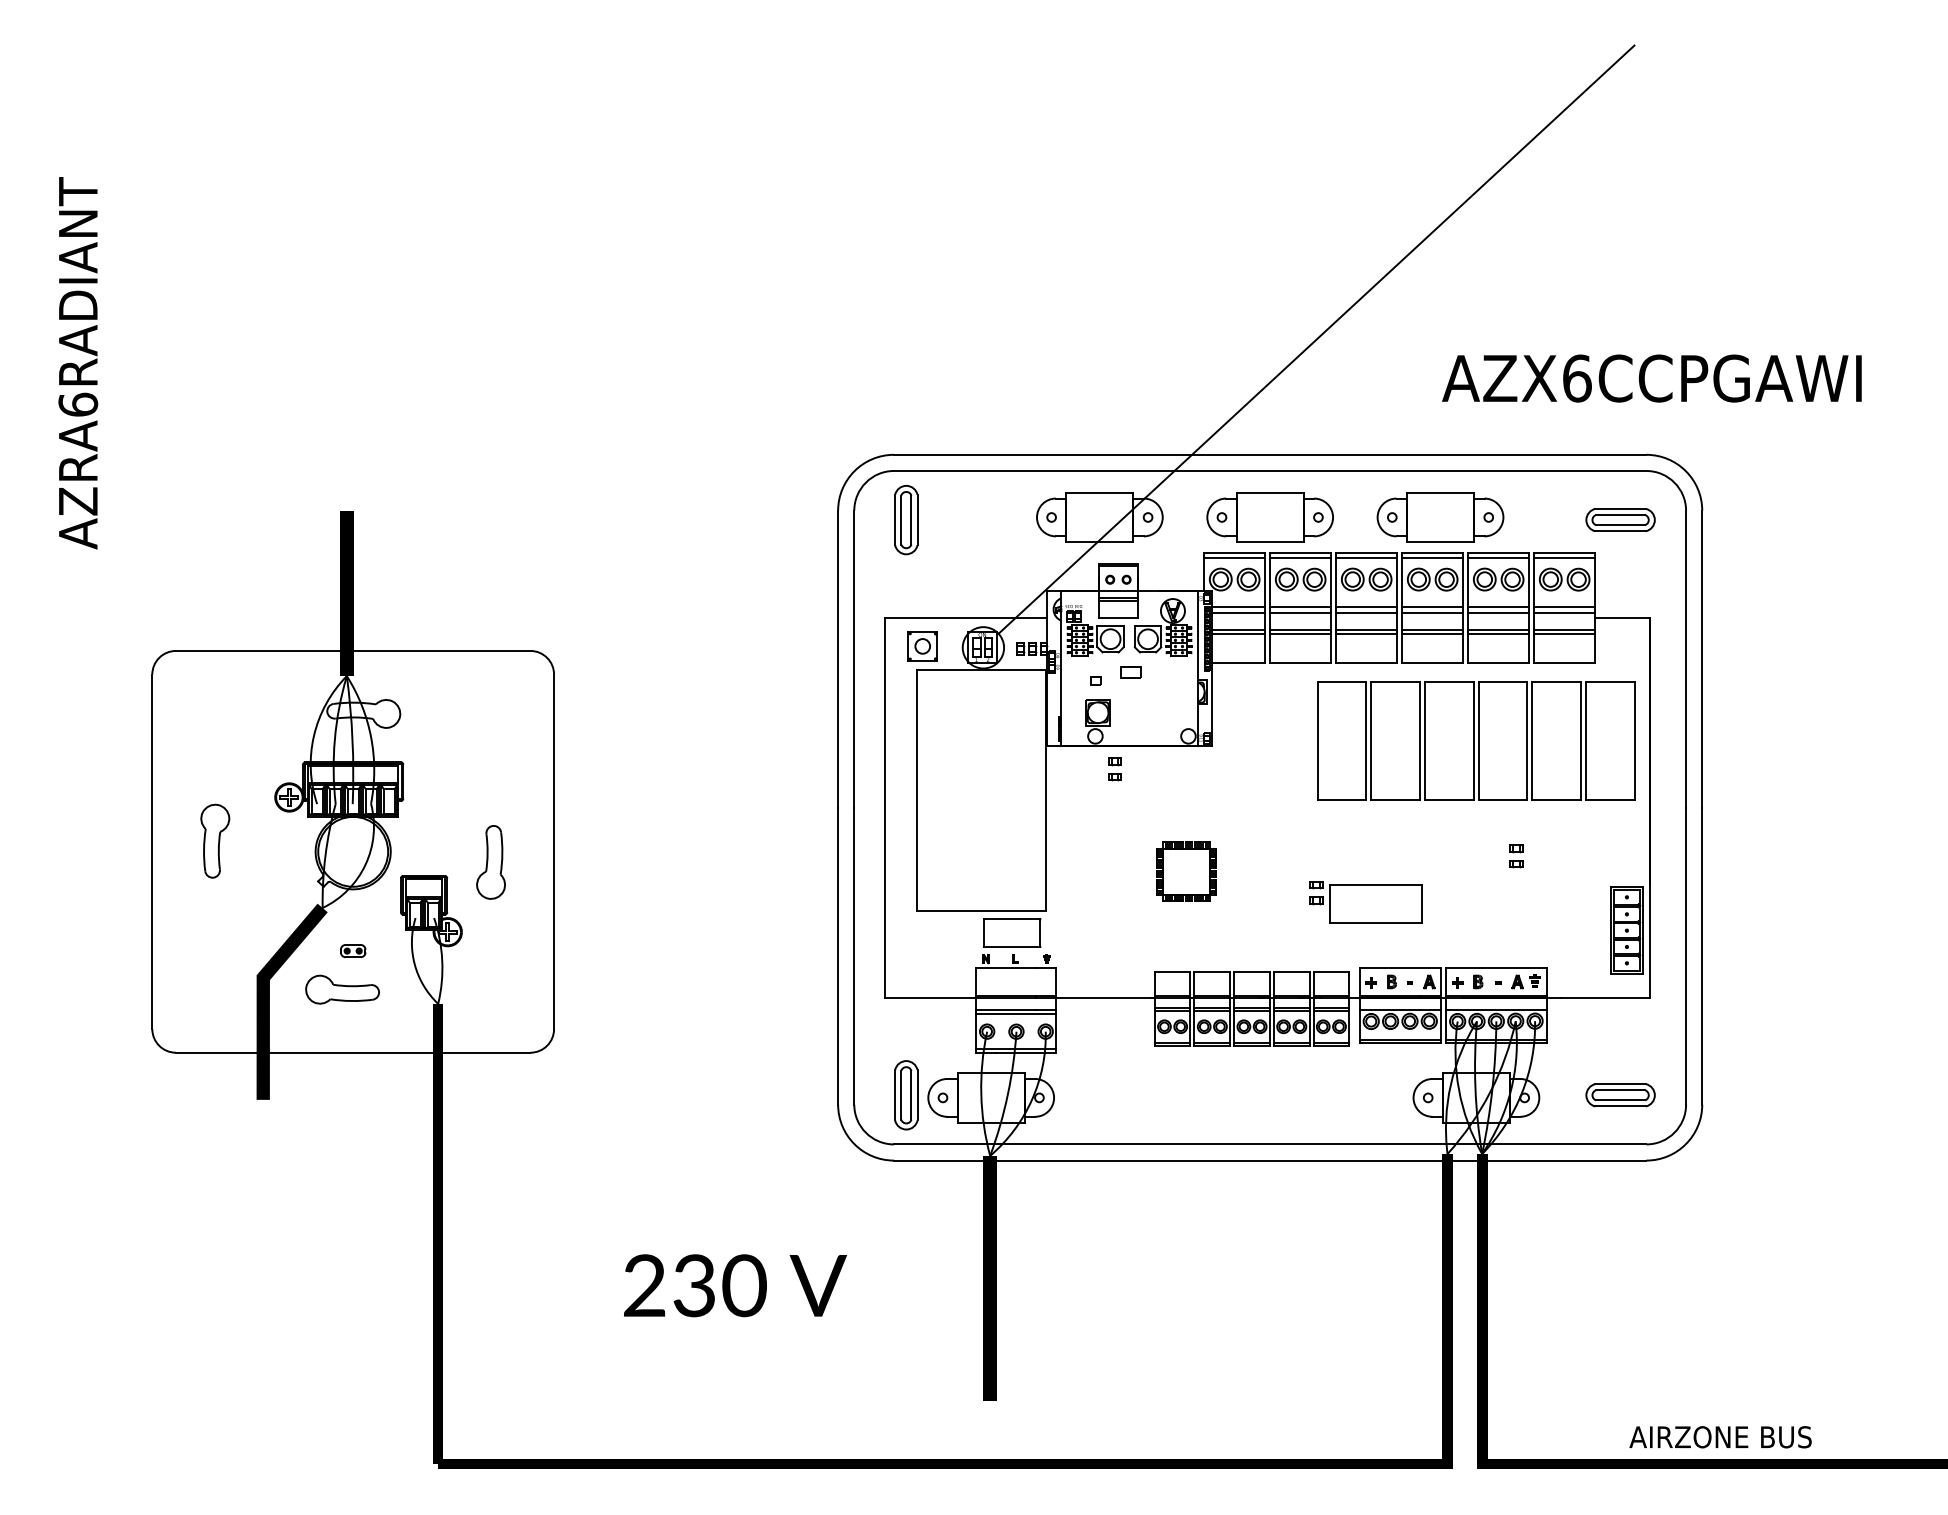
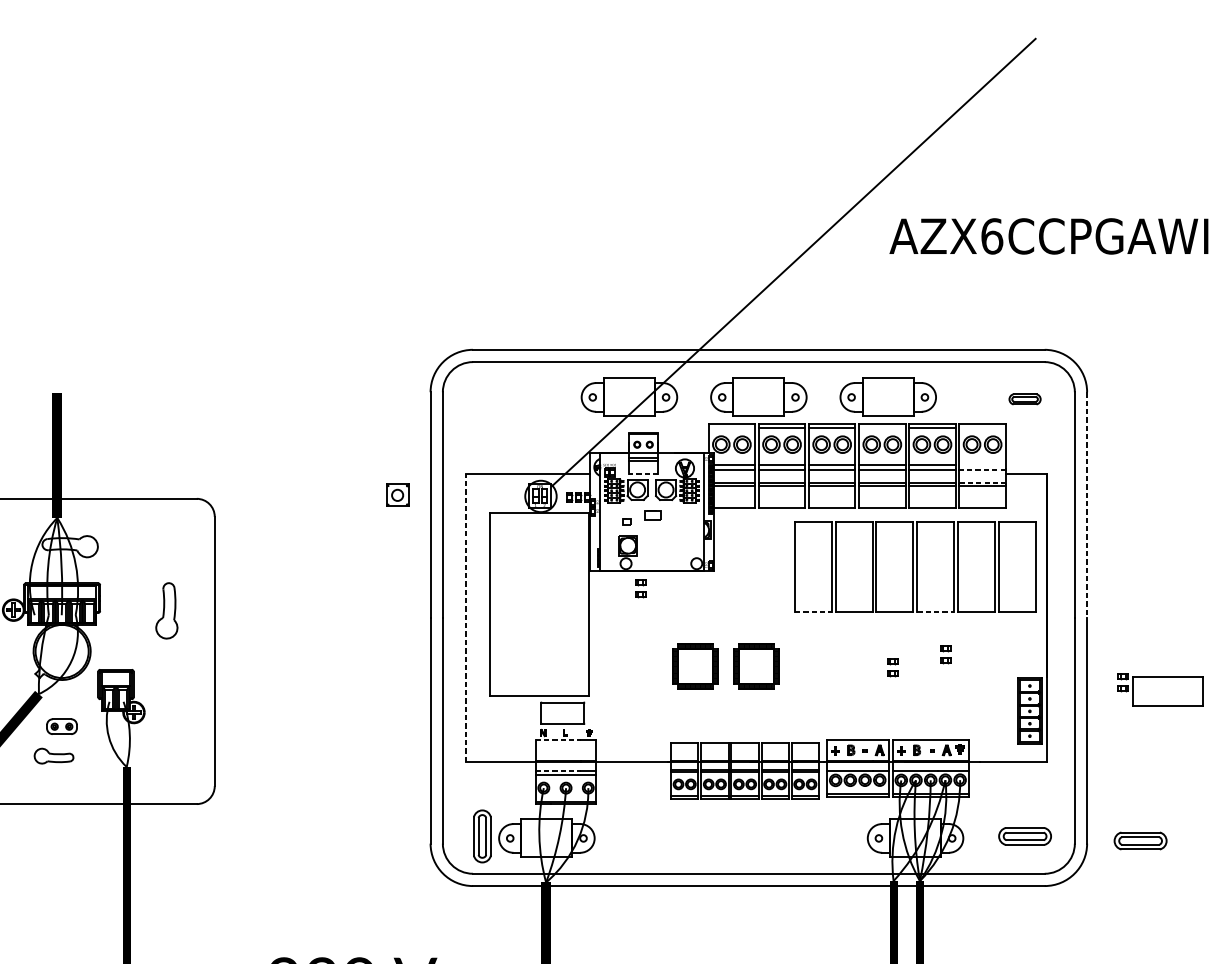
text: (1651, 378) -> (1048, 236), moved
part: (1620, 519) -> (1025, 398), size x0.6
part: (906, 520) -> (482, 399), removed
line: (1234, 557) -> (731, 427), removed
line: (1432, 557) -> (882, 427), removed
line: (1564, 557) -> (982, 427), removed
line: (1564, 606) -> (982, 465), removed
line: (1564, 613) -> (982, 470), solid -> dashed
line: (1117, 618) -> (642, 474), solid -> dashed
line: (1564, 629) -> (982, 482), solid -> dashed
part: (922, 646) -> (397, 495), moved
line: (1702, 659) -> (1087, 505), solid -> dashed
line: (1342, 799) -> (813, 611), solid -> dashed
line: (1503, 799) -> (936, 611), solid -> dashed
line: (884, 807) -> (465, 617), solid -> dashed
part: (490, 862) -> (166, 610), moved
part: (1266, 871) -> (756, 666), added
part: (1446, 873) -> (892, 667), added
part: (1365, 902) -> (1160, 689), moved
part: (353, 951) -> (62, 727), size x1.6
line: (1006, 968) -> (558, 740), solid -> dashed
part: (342, 989) -> (54, 756), size x0.7
line: (1006, 1009) -> (558, 771), solid -> dashed
part: (1772, 1101) -> (1140, 841), added

